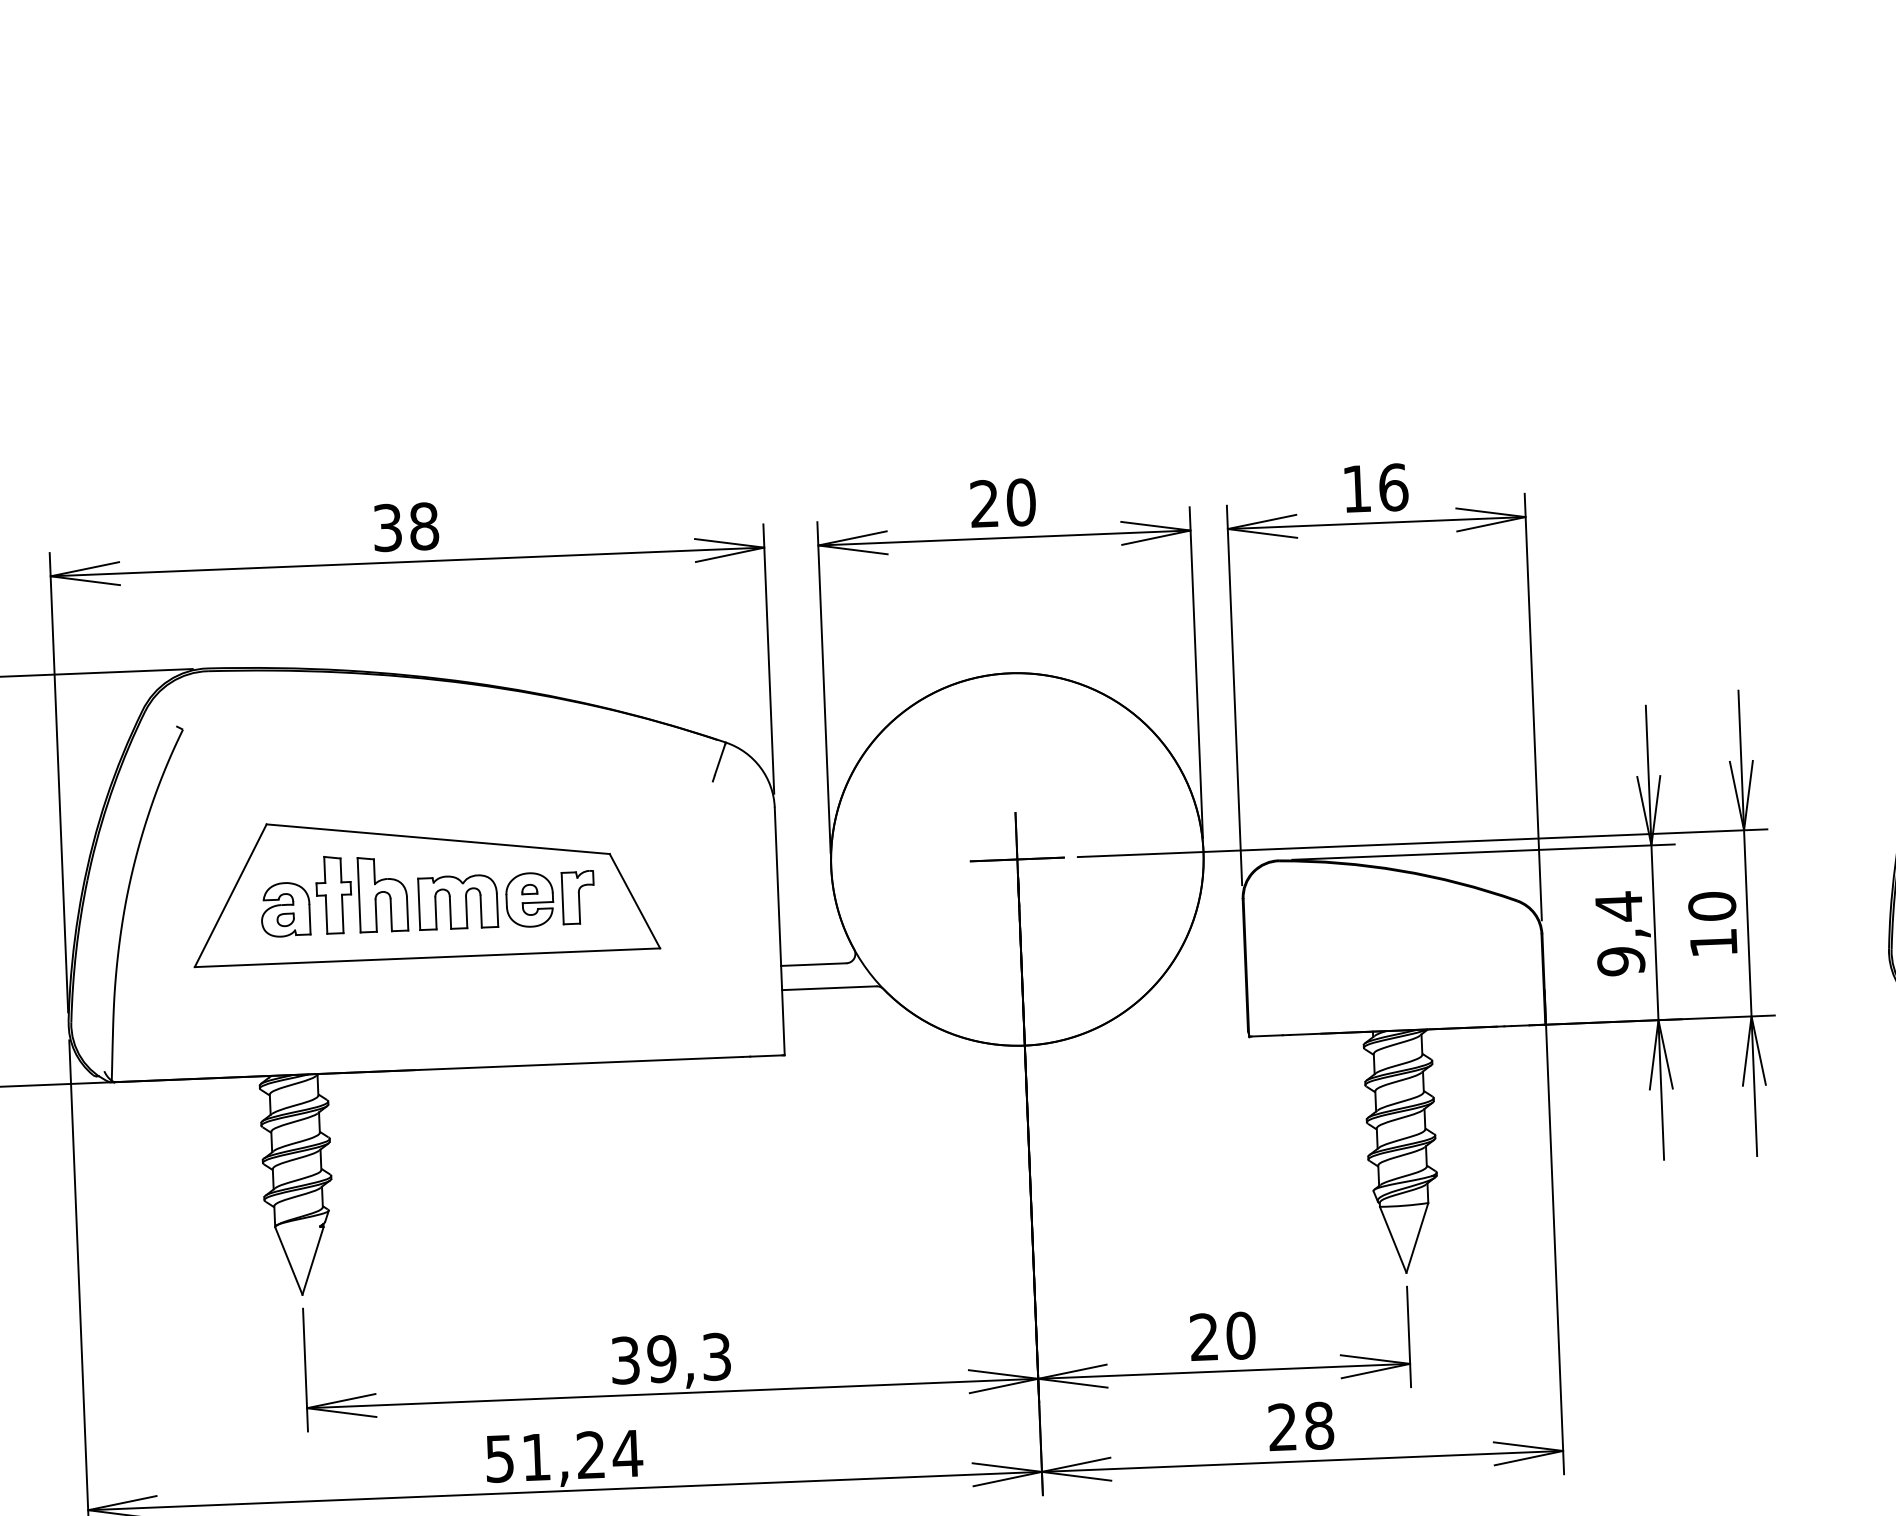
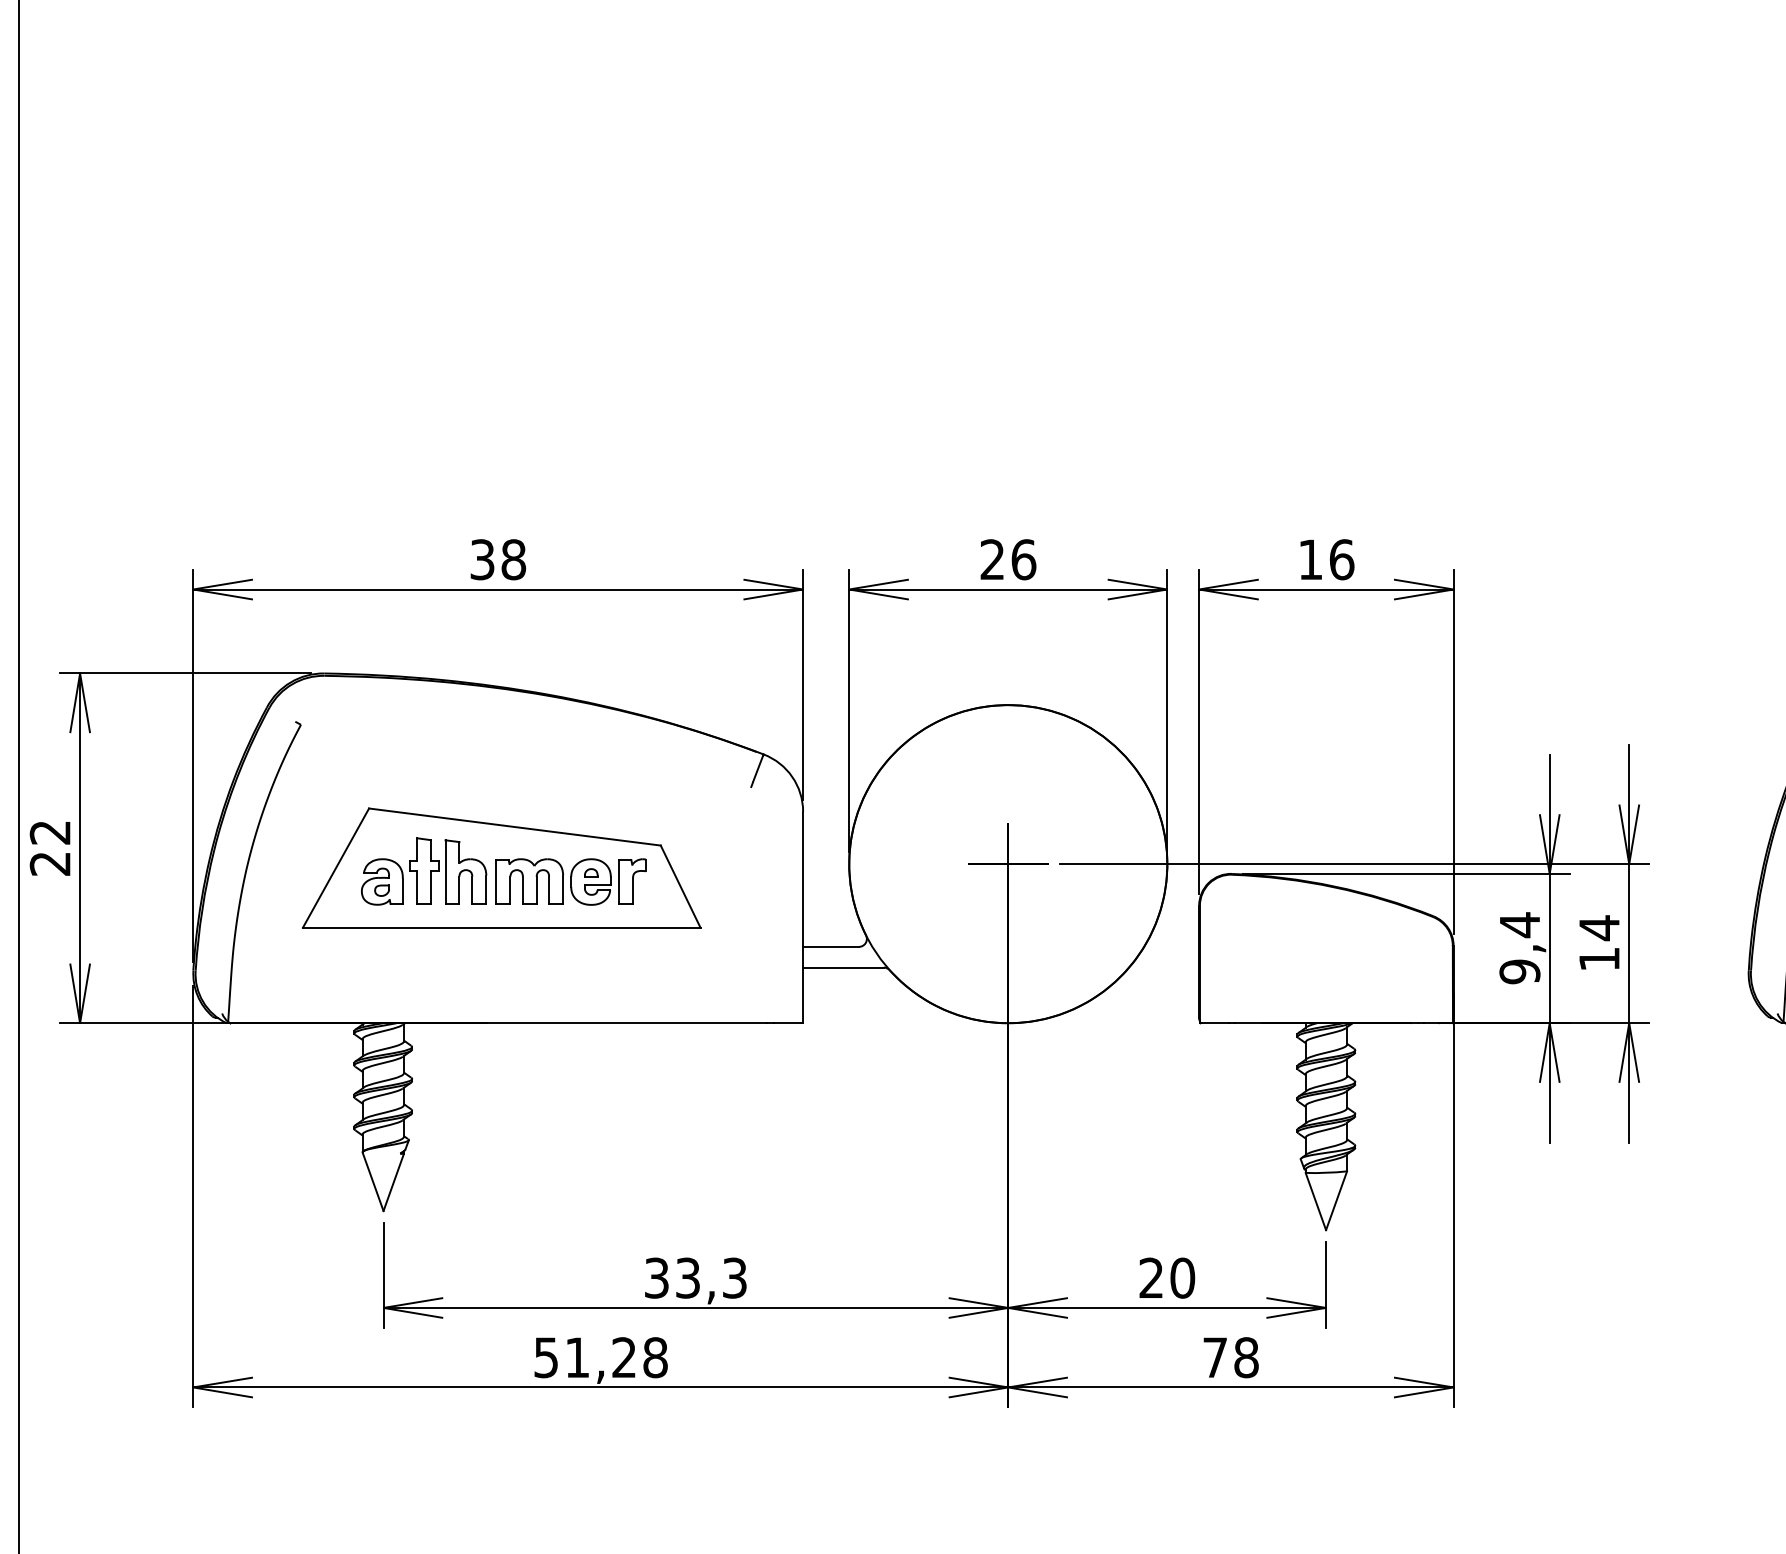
text: (1020, 502) -> (1023, 559), 20 -> 26
text: (1712, 906) -> (1599, 928), 10 -> 14
text: (661, 1358) -> (687, 1277), 39,3 -> 33,3
text: (1281, 1427) -> (1214, 1357), 28 -> 78
text: (627, 1453) -> (655, 1357), 51,24 -> 51,28

